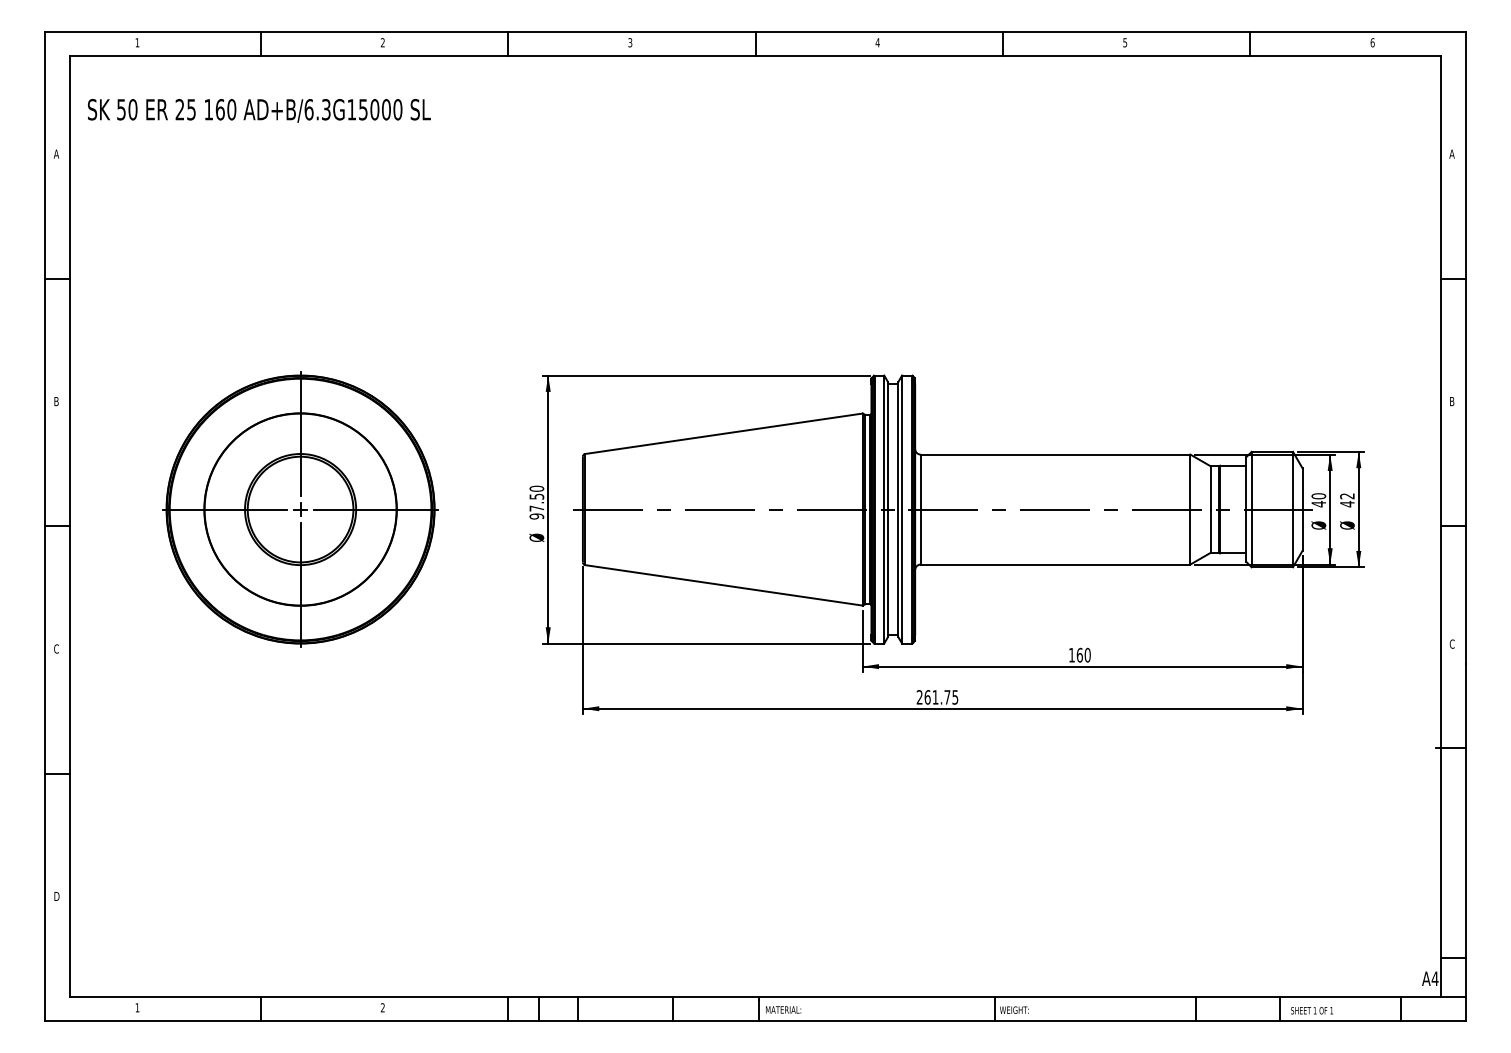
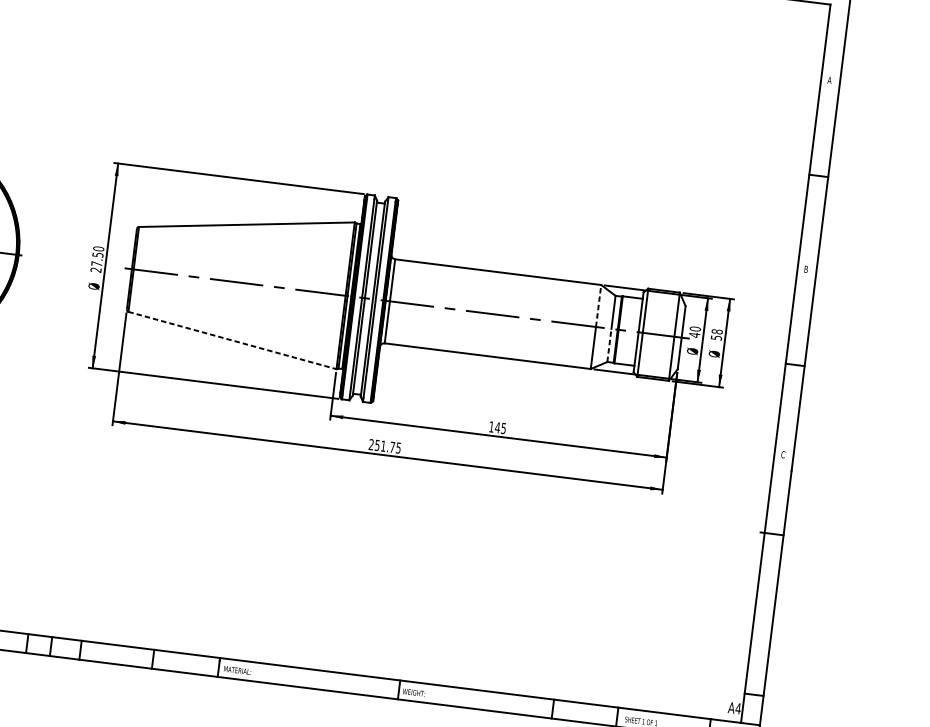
line: (1190, 481) -> (598, 305), solid -> dashed
text: (1347, 500) -> (716, 335), 42 -> 58
text: (536, 516) -> (95, 270), 97.50 -> 27.50
line: (1210, 531) -> (609, 345), solid -> dashed
line: (724, 585) -> (232, 340), solid -> dashed
text: (1083, 654) -> (500, 427), 160 -> 145
text: (927, 697) -> (377, 445), 261.75 -> 251.75

